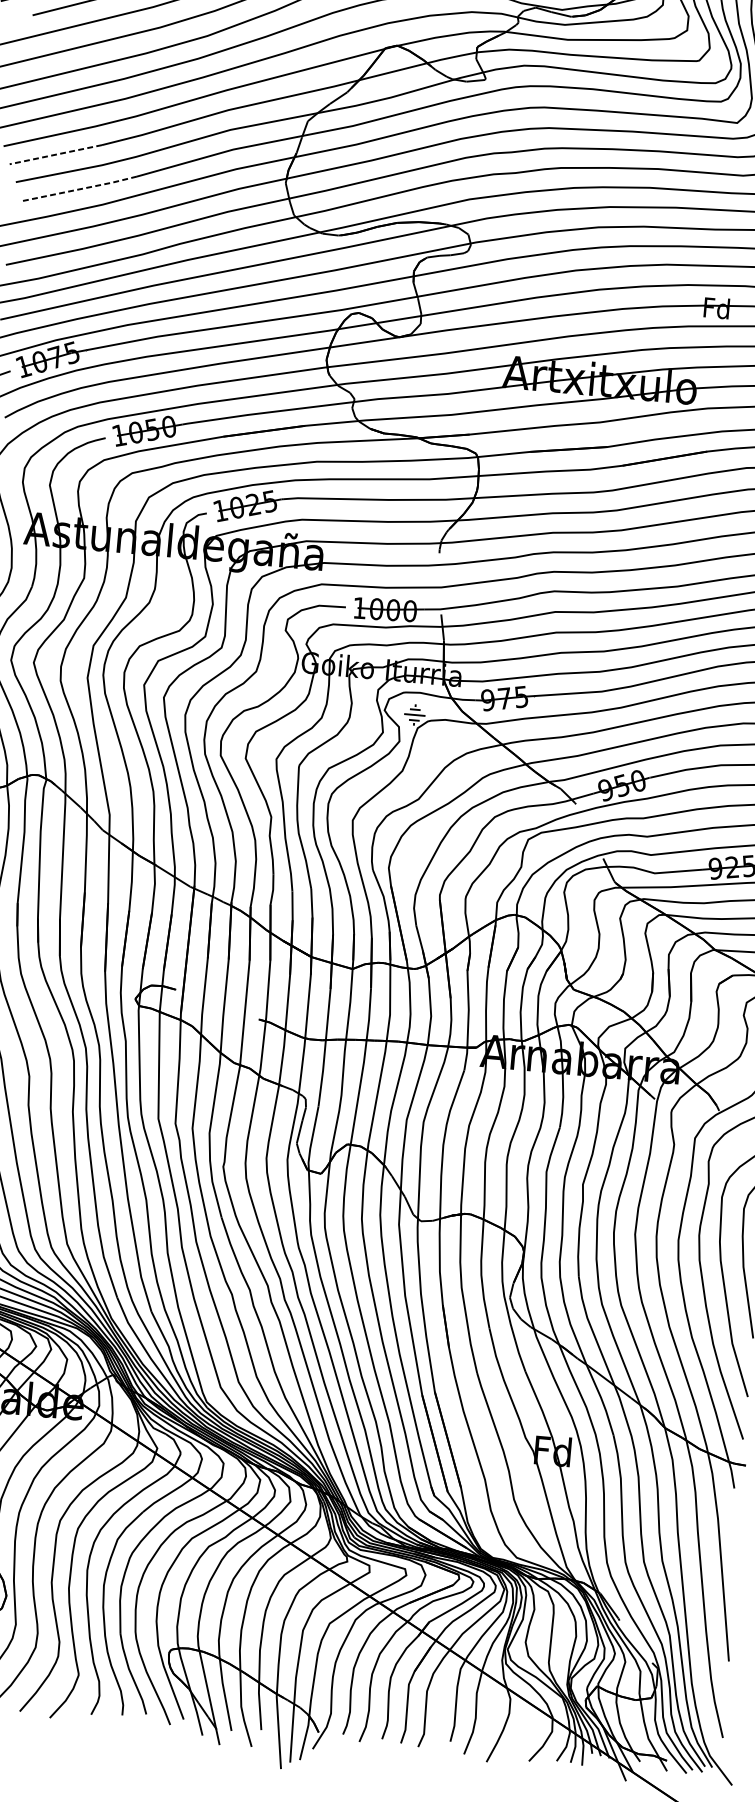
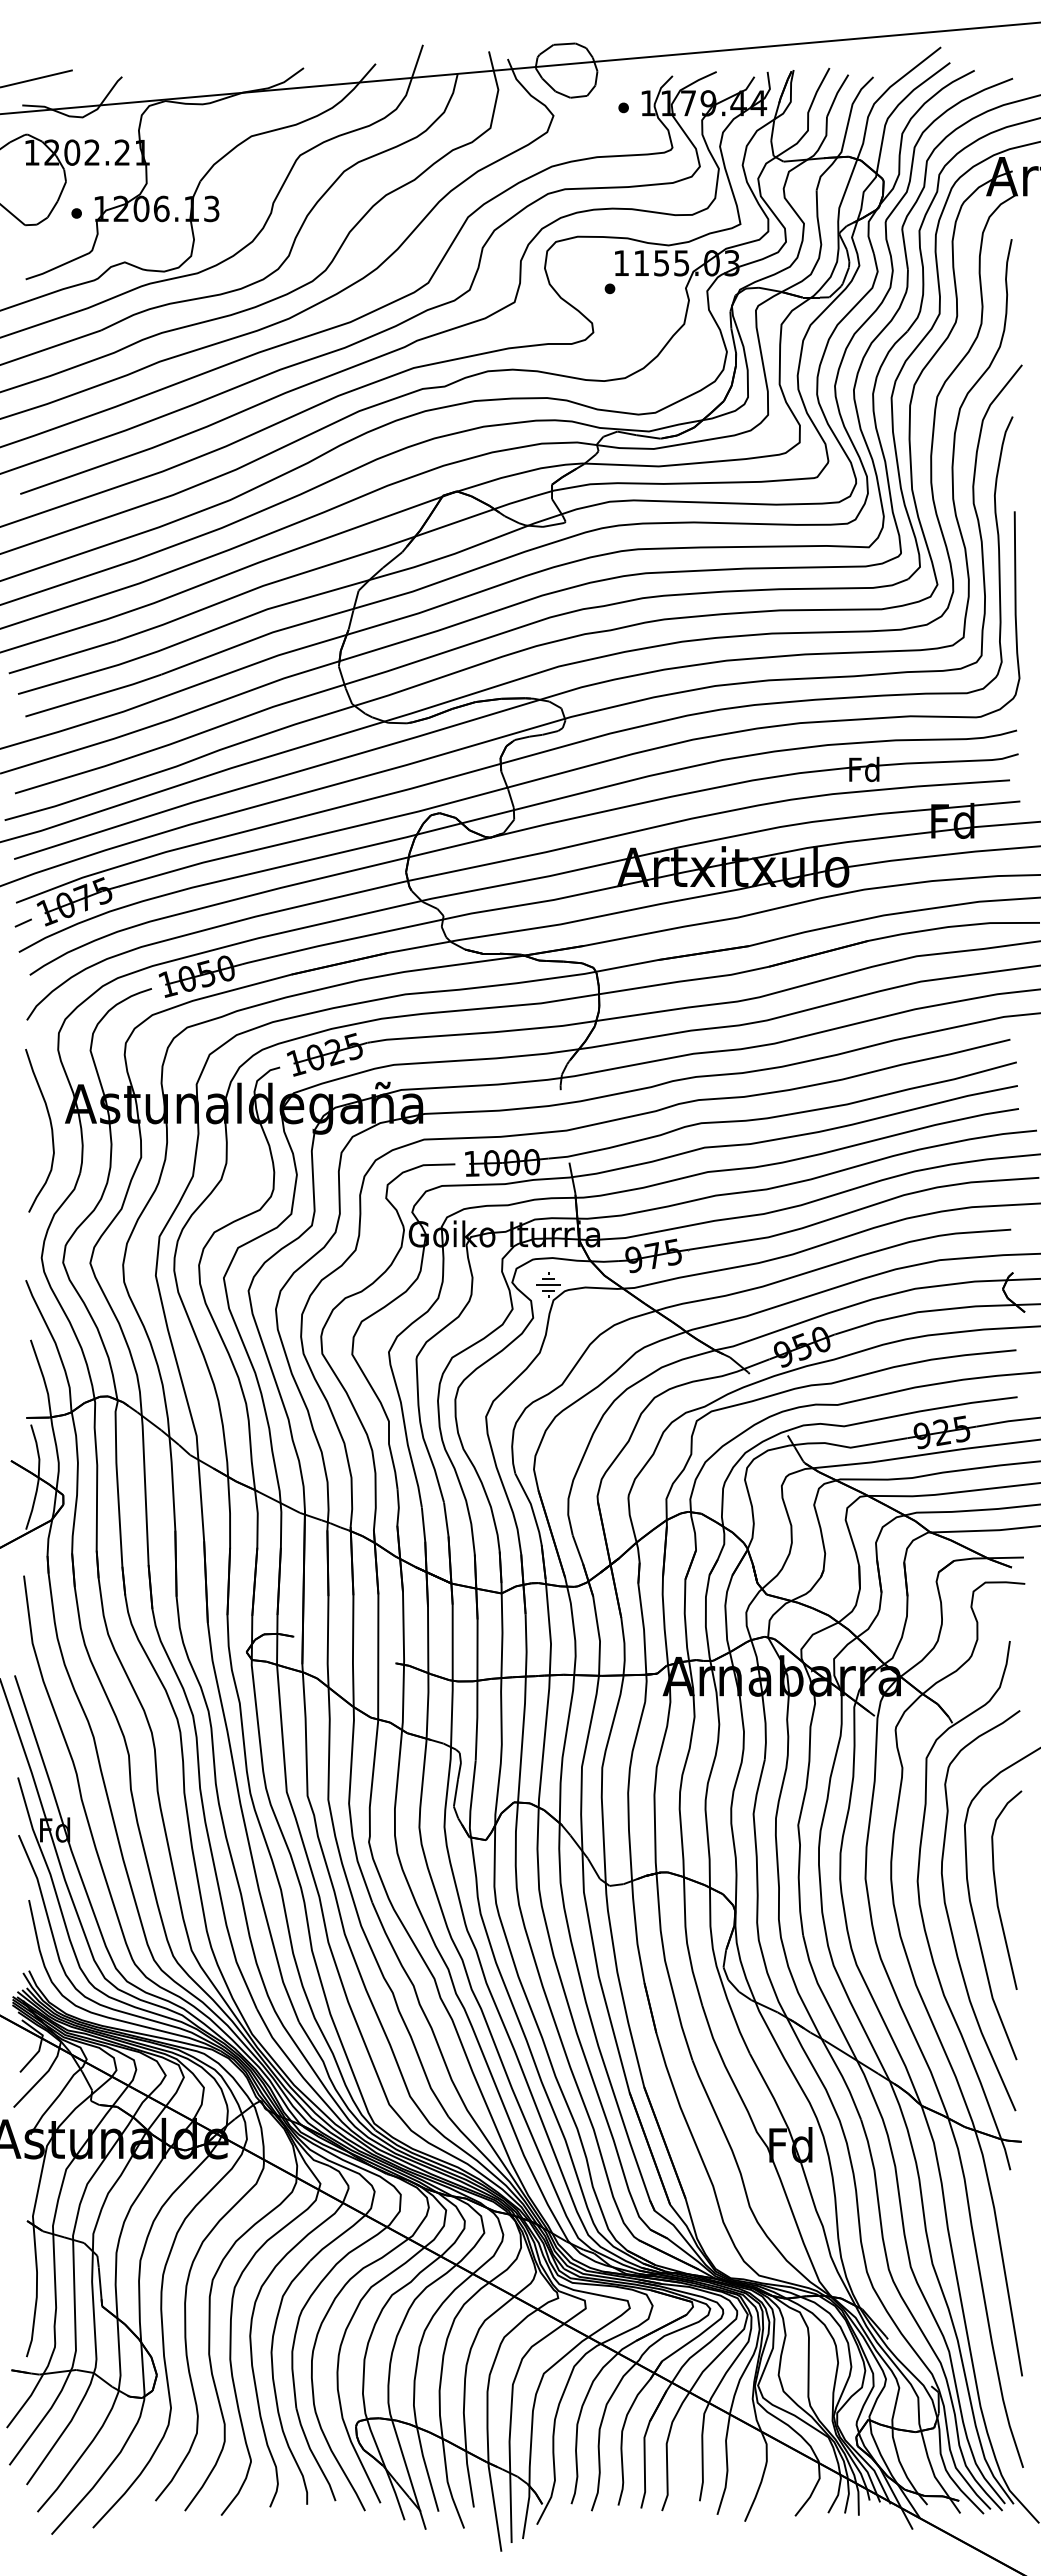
line: (55, 154) -> (62, 657), dashed -> solid
line: (78, 189) -> (93, 696), dashed -> solid

